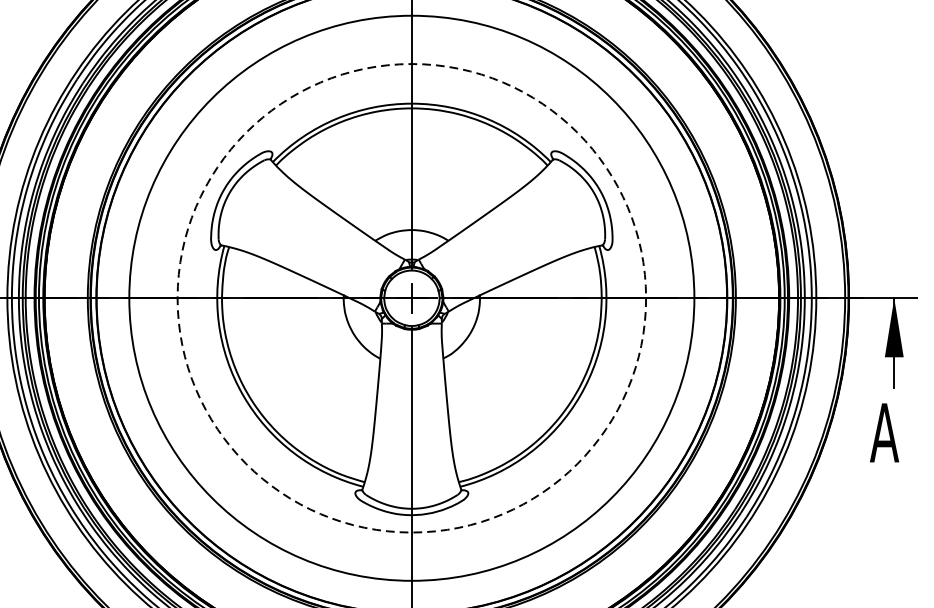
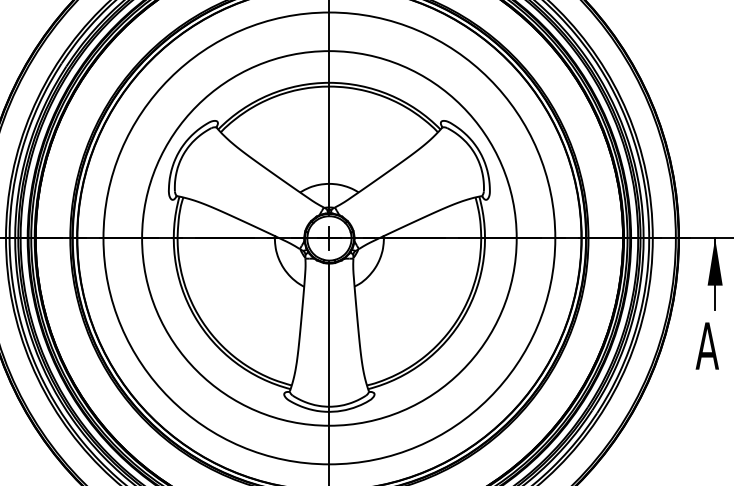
circle: (411, 298) -> (329, 238), dashed -> solid

